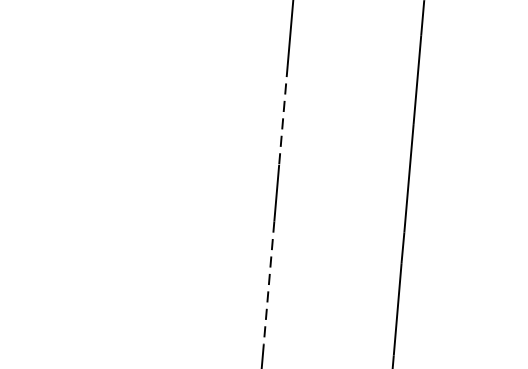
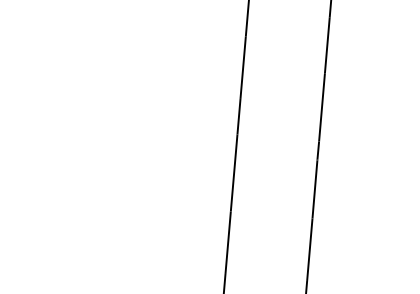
line: (283, 116) -> (243, 68), dashed -> solid
line: (269, 282) -> (234, 172), dashed -> solid

